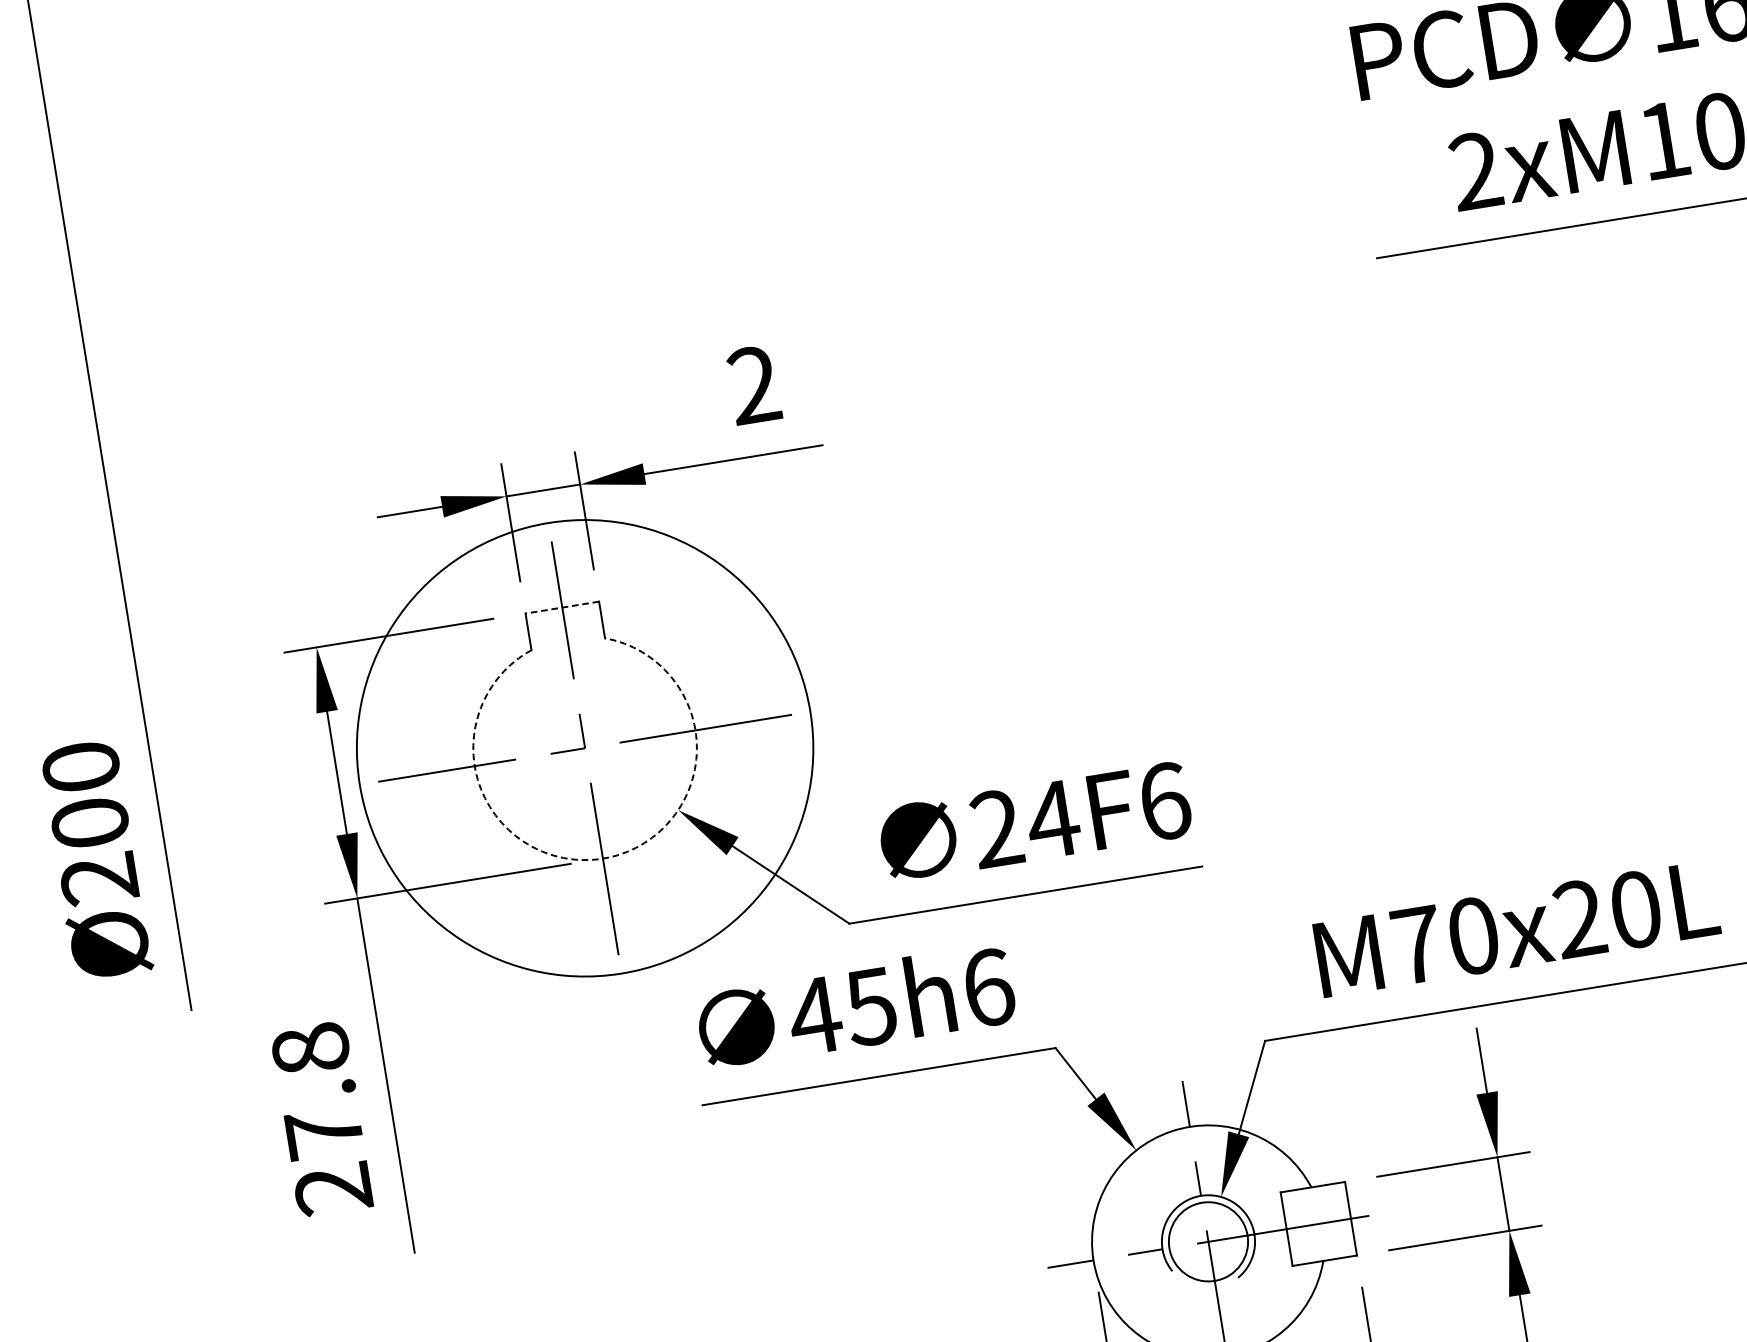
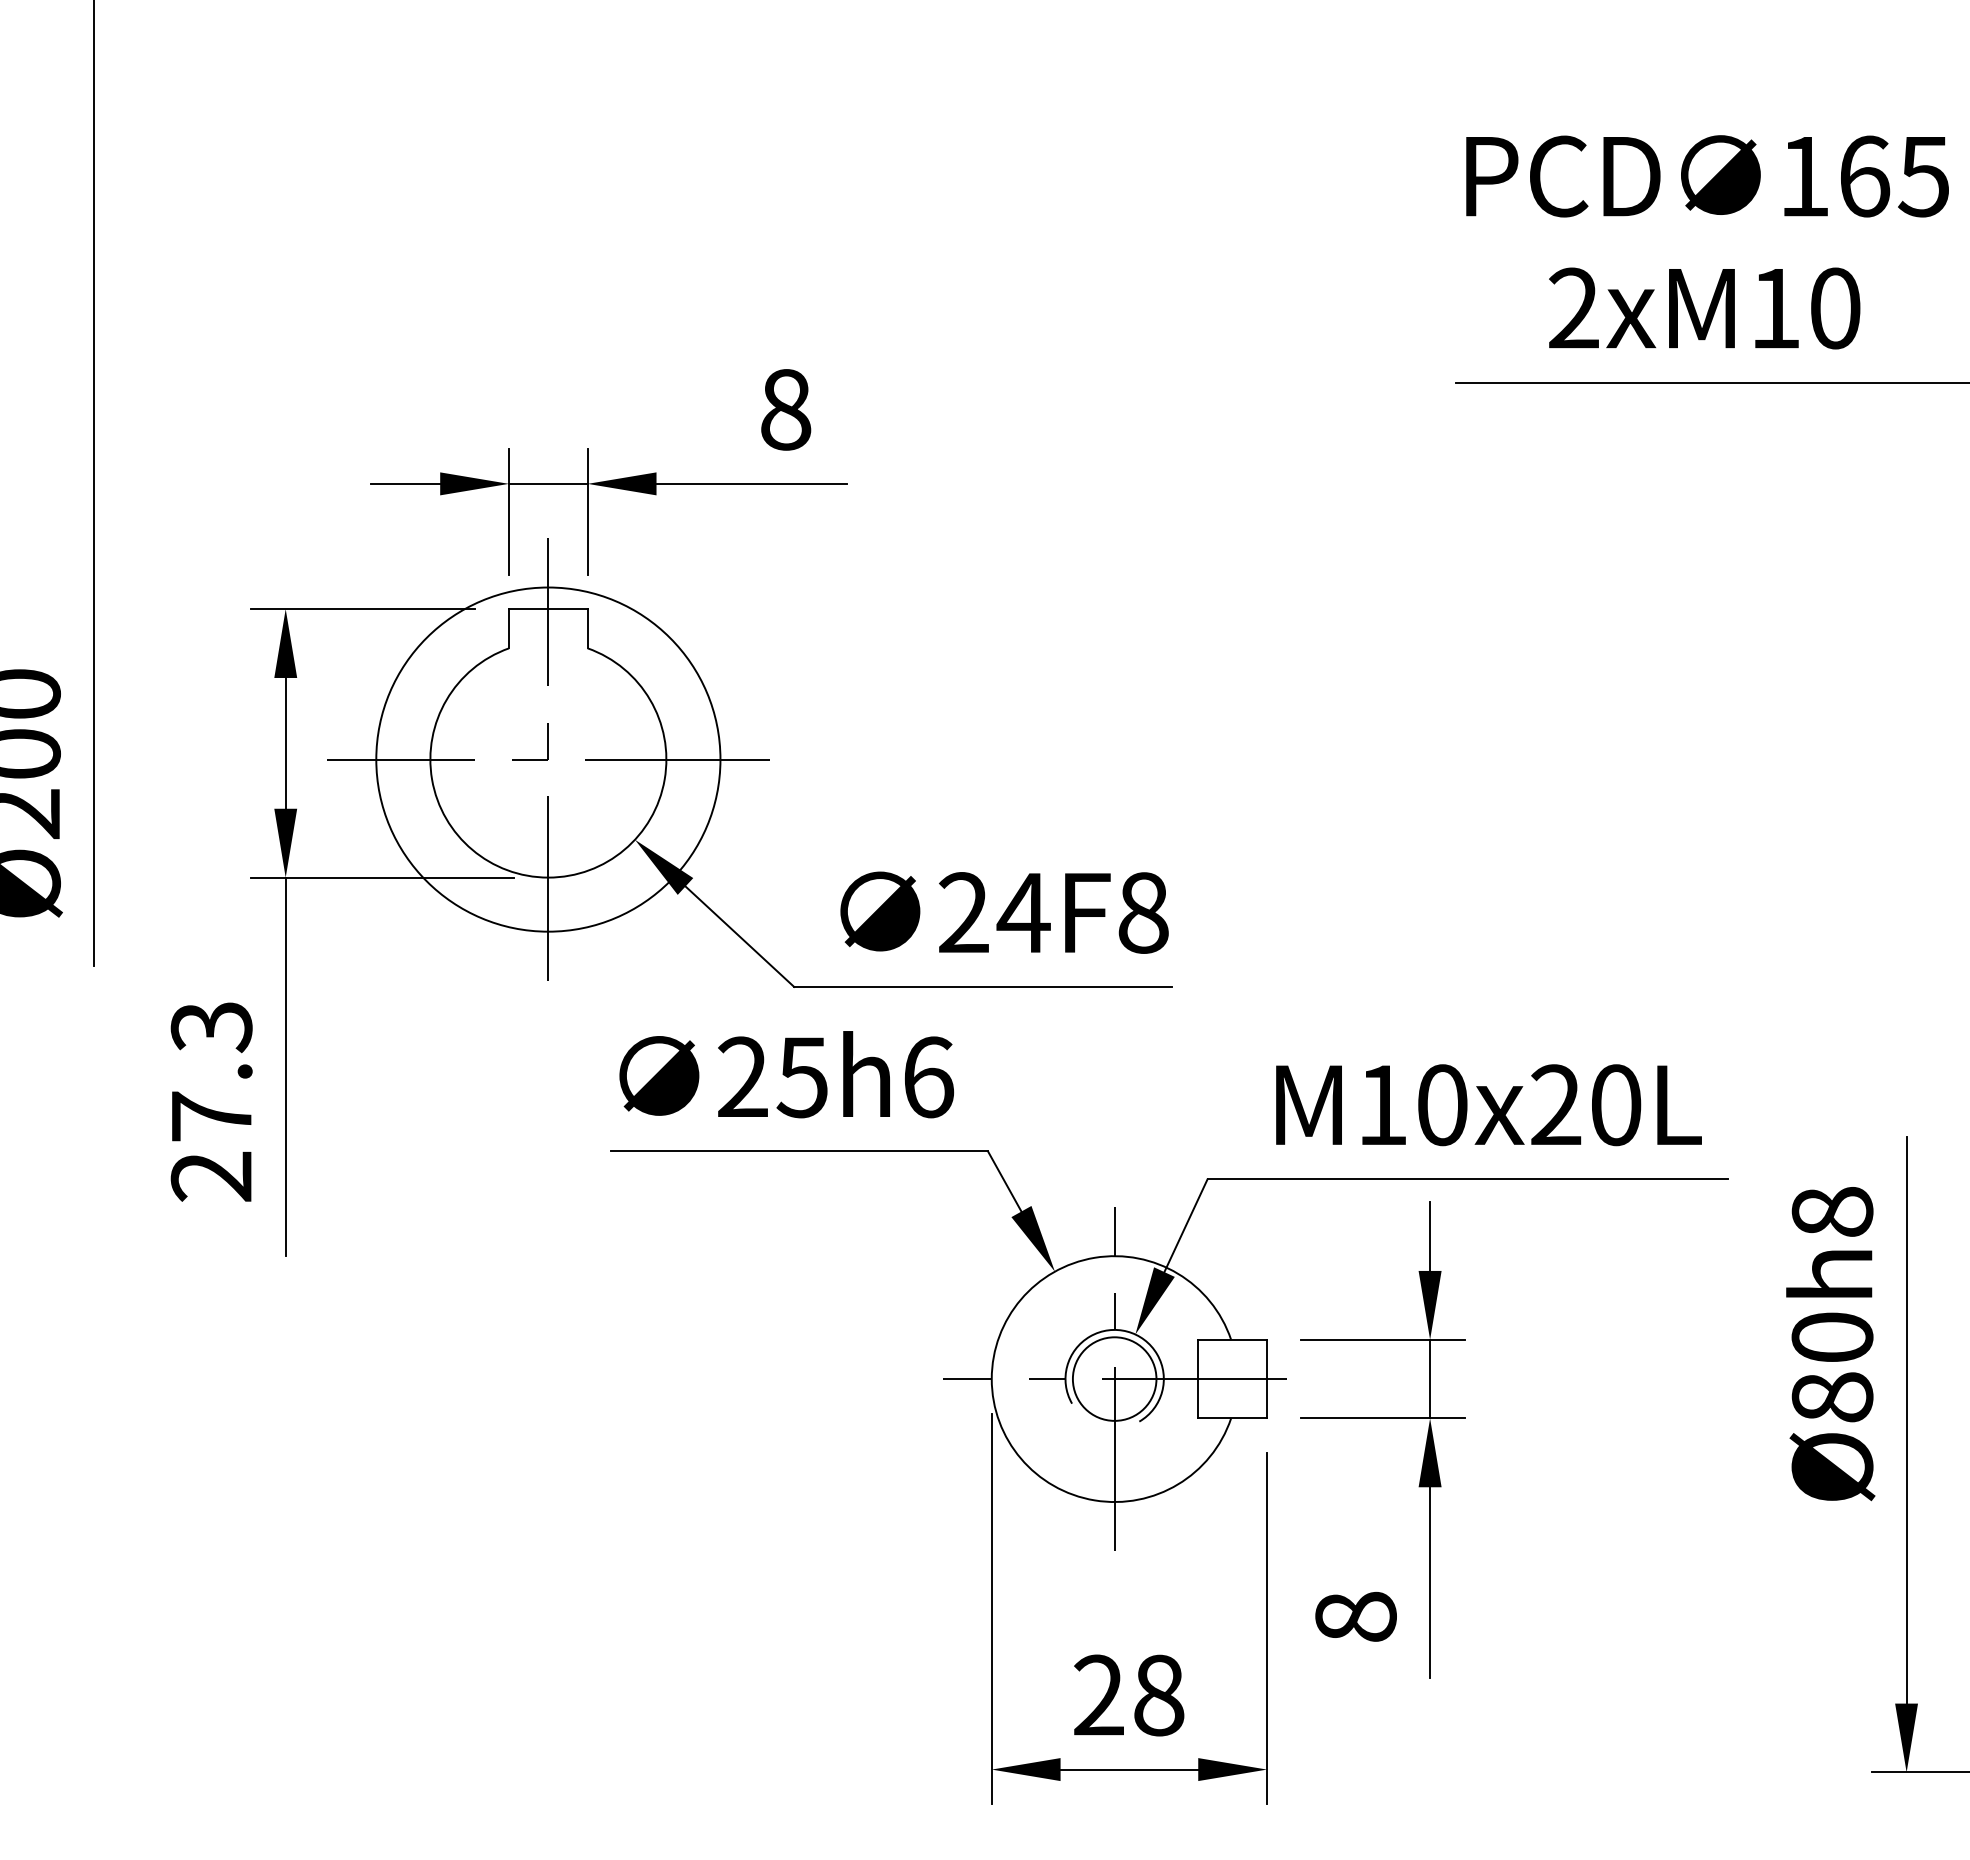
text: (753, 385) -> (785, 409), 2 -> 8
line: (561, 608) -> (547, 609), dashed -> solid
circle: (585, 748) -> (548, 759), size x0.71
text: (1164, 801) -> (1143, 912), 24F6 -> 24F8
arc: (603, 858) -> (548, 877), dashed -> solid
text: (1417, 944) -> (1382, 1104), M70x20L -> M10x20L
text: (814, 1015) -> (742, 1076), 45h6 -> 25h6
text: (310, 1049) -> (211, 1027), 27.8 -> 27.3

